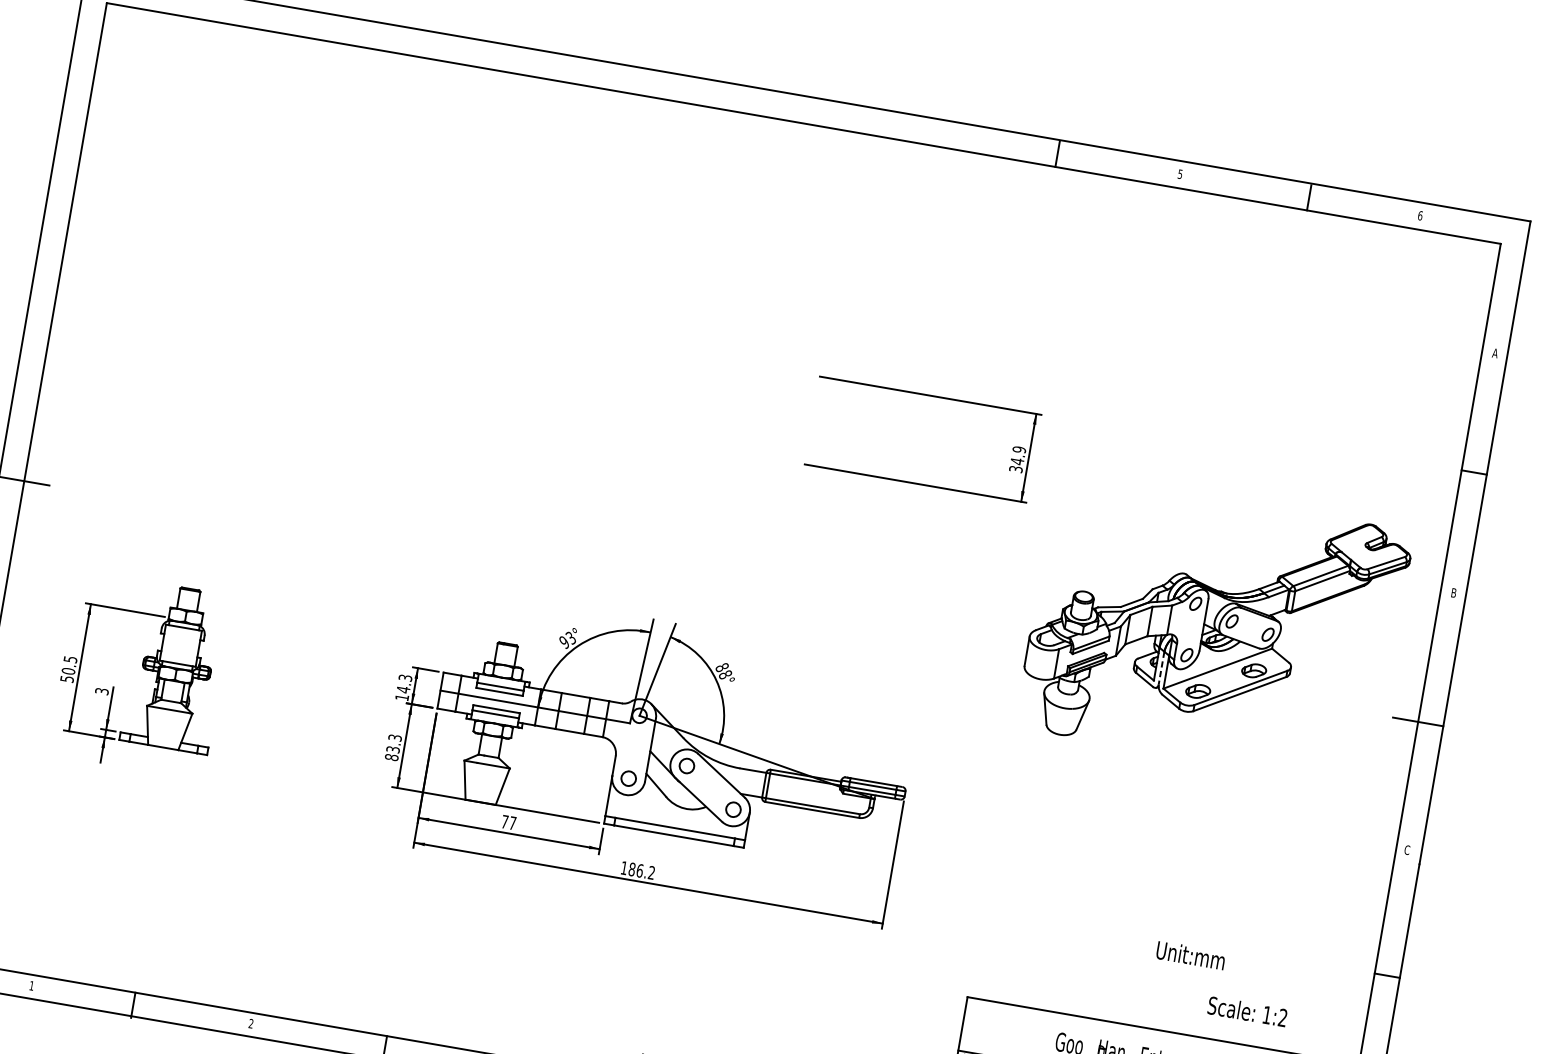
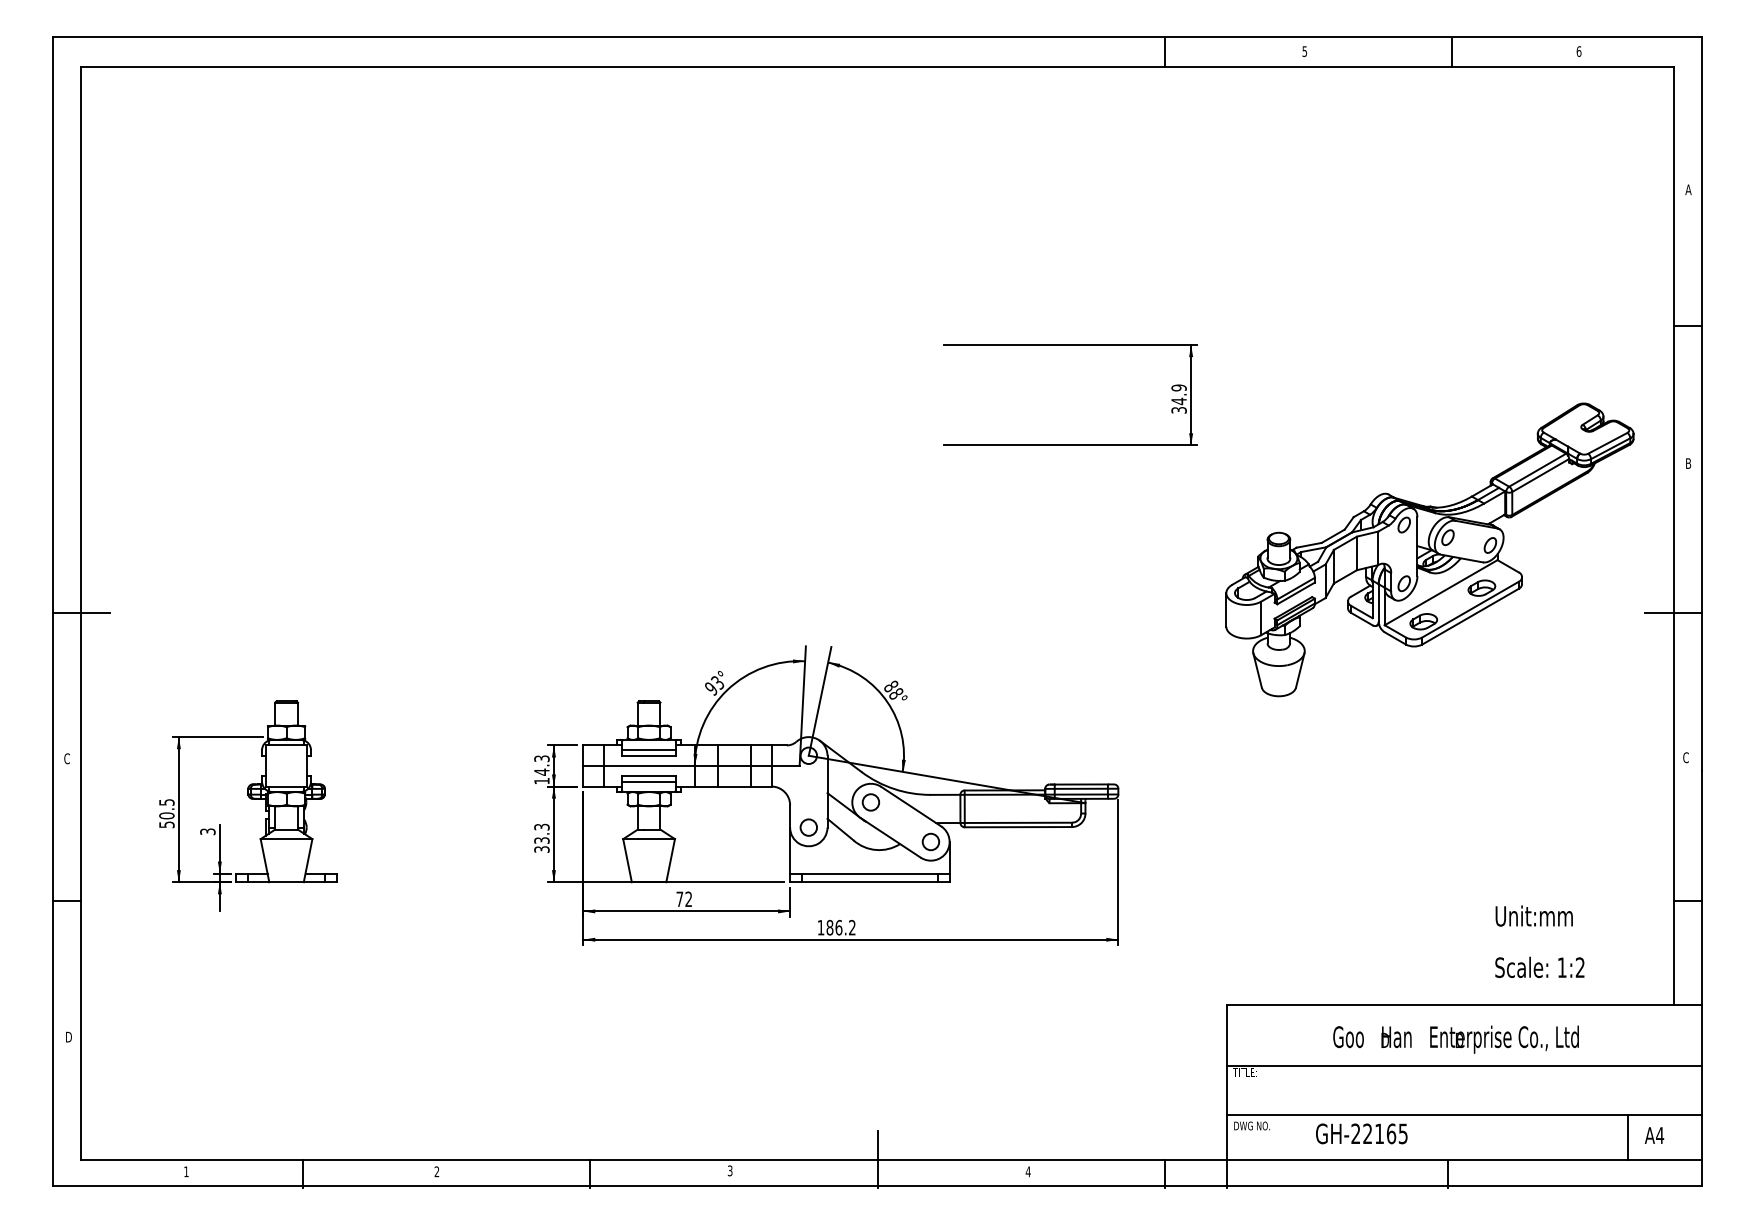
line: (1161, 667) -> (1378, 602), dashed -> solid
text: (391, 757) -> (541, 849), 83.3 -> 33.3
text: (512, 822) -> (688, 898), 77 -> 72
text: (1190, 954) -> (1533, 915), moved

